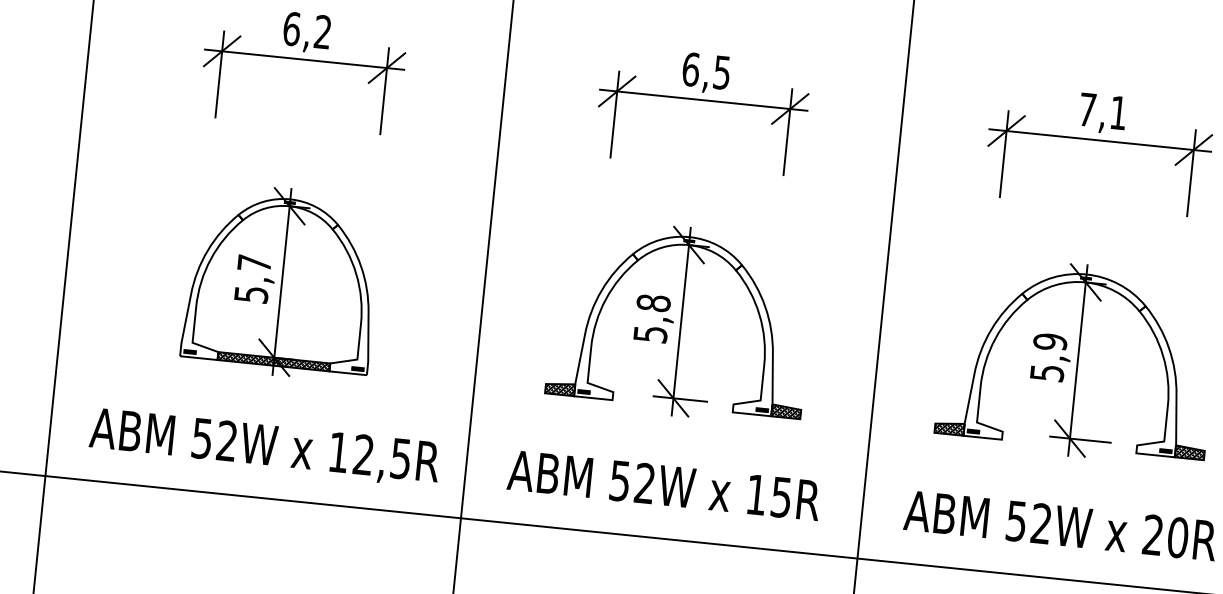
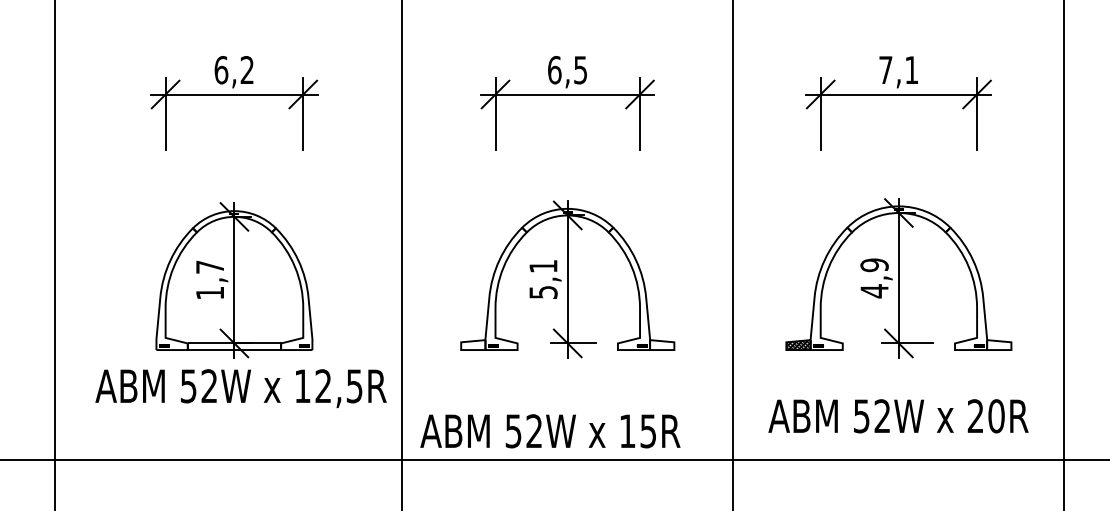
text: (251, 293) -> (210, 292), 5,7 -> 1,7
text: (653, 303) -> (543, 266), 5,8 -> 5,1
hatch: (274, 361) -> (234, 346), removed
text: (1047, 373) -> (874, 291), 5,9 -> 4,9
hatch: (560, 389) -> (473, 345), removed
hatch: (786, 412) -> (662, 345), removed
text: (264, 447) -> (240, 388), moved
hatch: (1190, 453) -> (999, 345), removed
text: (664, 485) -> (550, 431), moved

